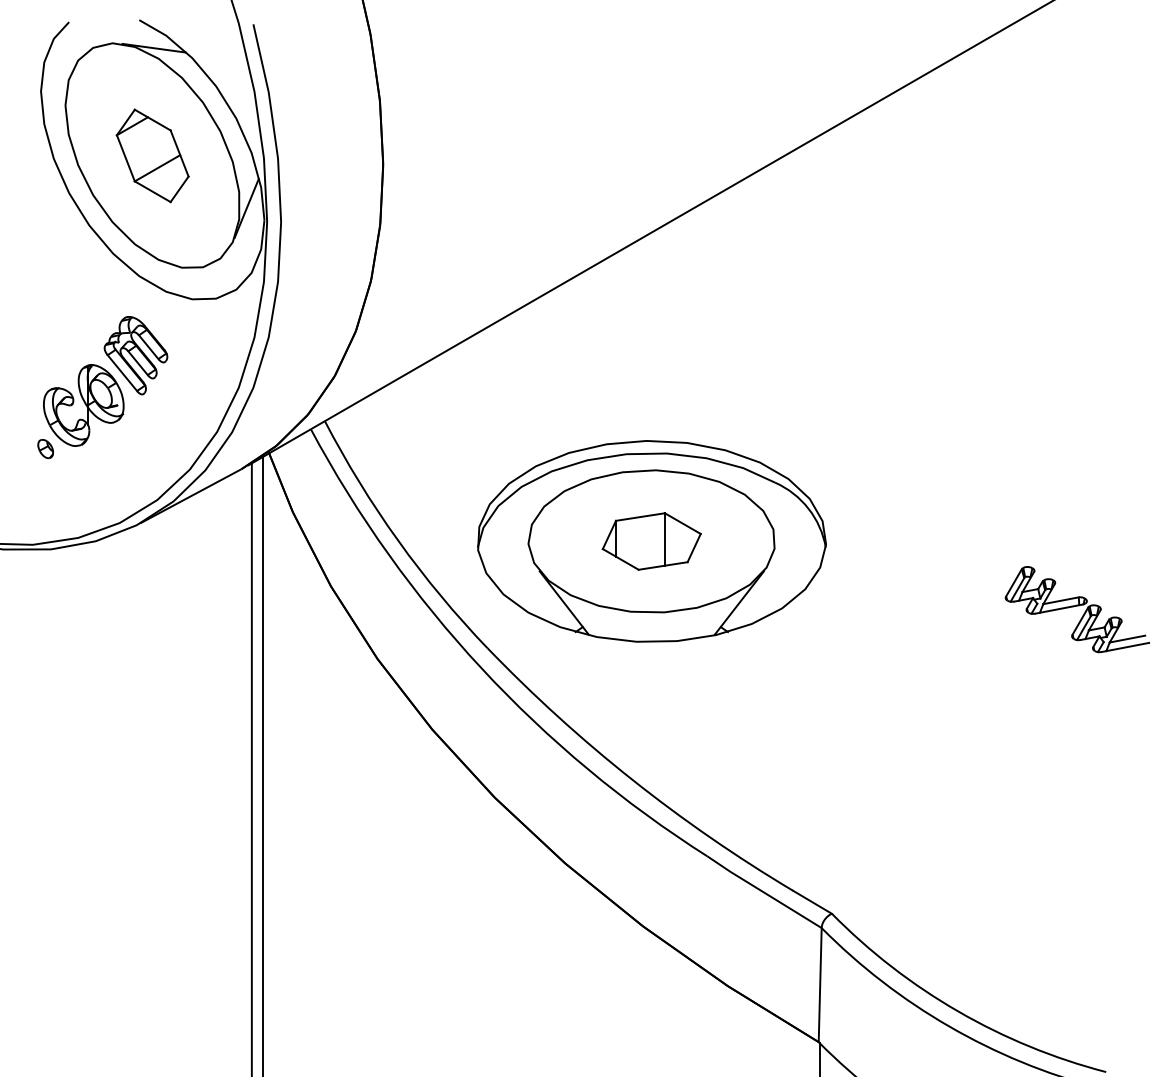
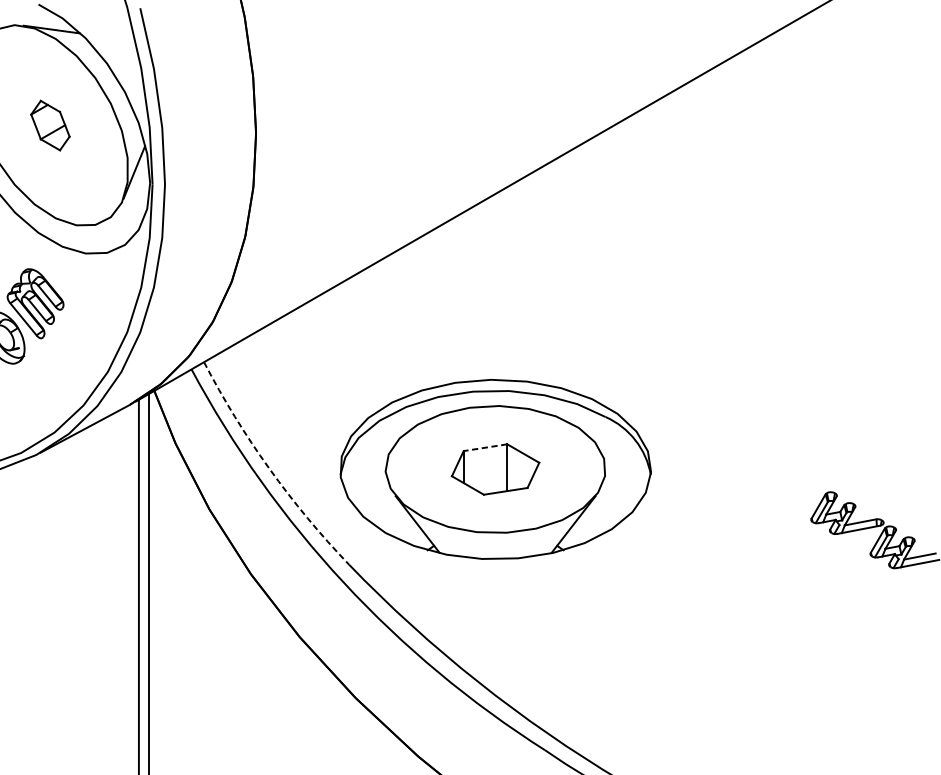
part: (152, 155) -> (50, 125), size x0.6
line: (640, 517) -> (485, 448), solid -> dashed
arc: (398, 540) -> (269, 468), solid -> dashed

